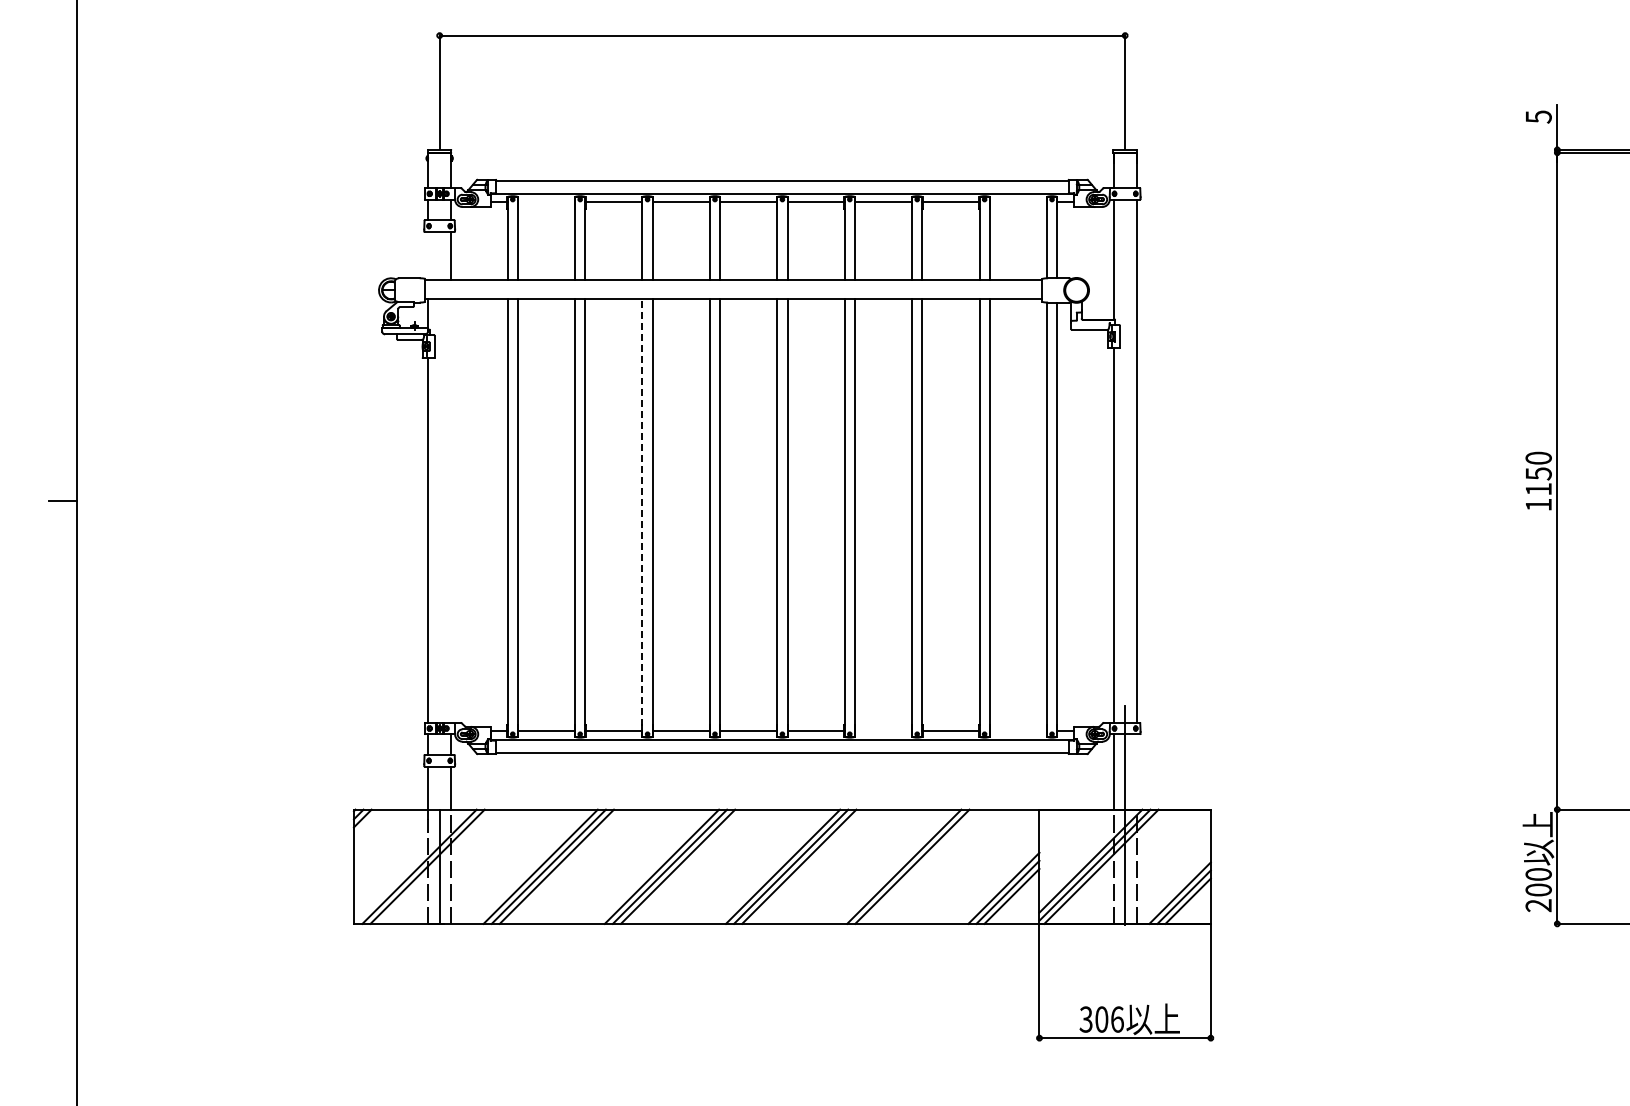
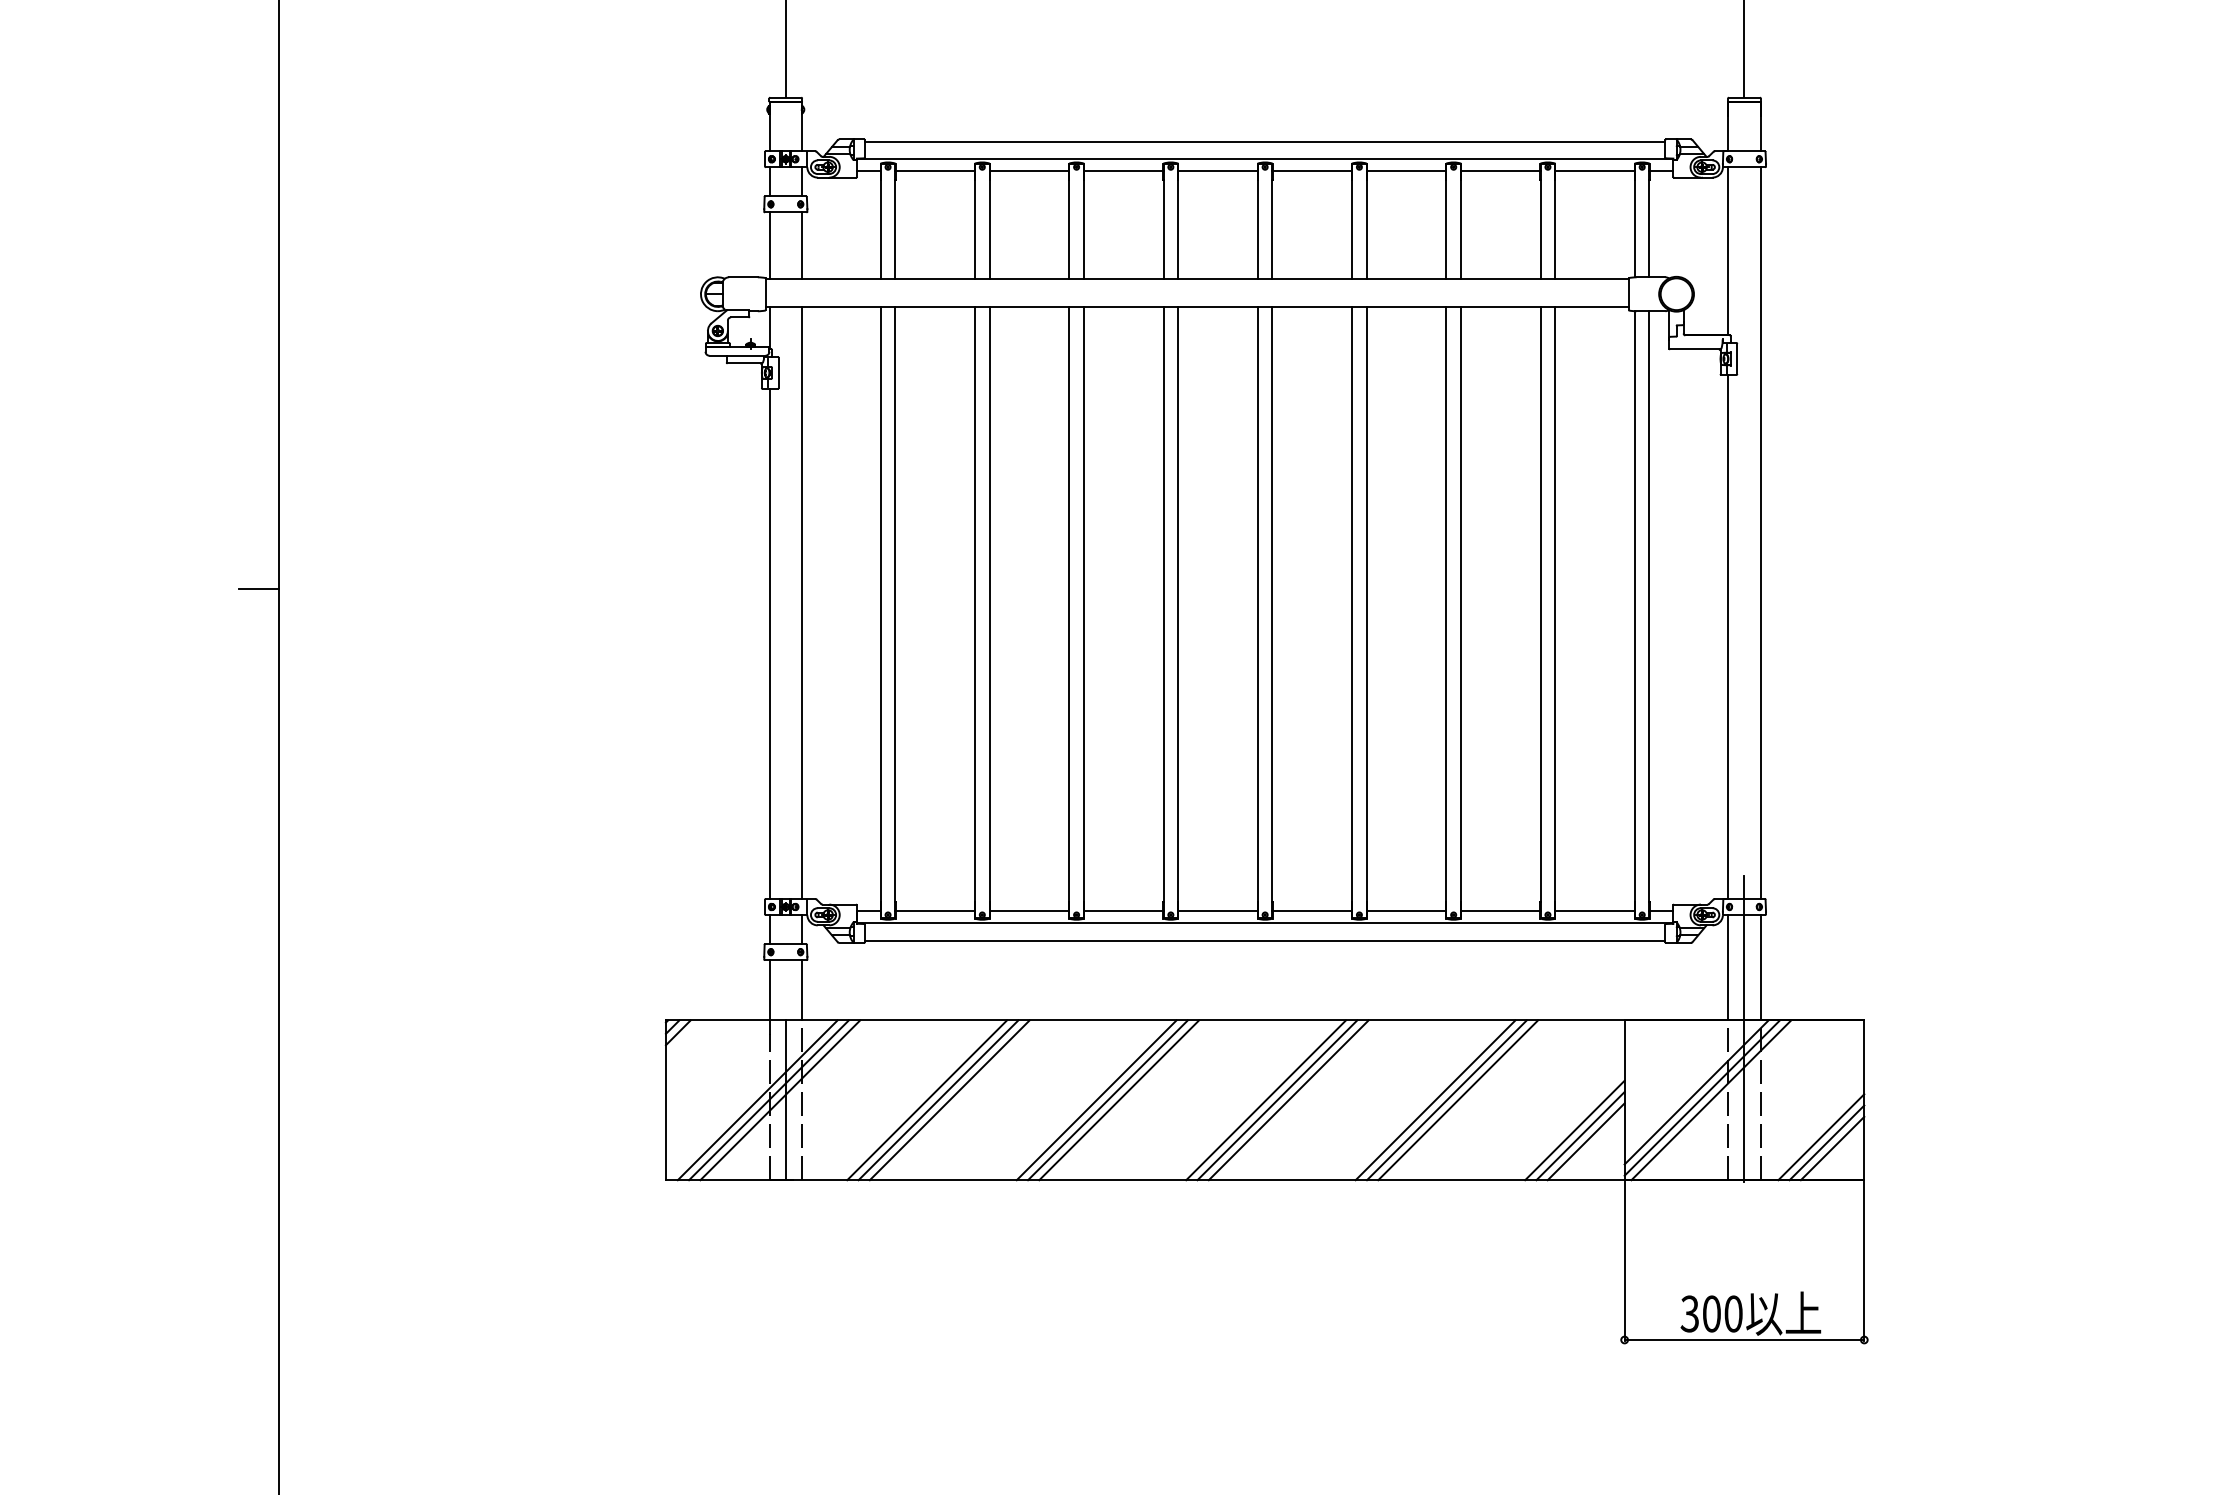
line: (546, 202) -> (935, 171), added
line: (1017, 202) -> (1593, 171), added
line: (428, 255) -> (770, 245), added
line: (451, 510) -> (802, 602), added
line: (642, 517) -> (1069, 611), dashed -> solid
line: (883, 731) -> (1406, 911), added
line: (1017, 731) -> (1593, 911), added
line: (1136, 771) -> (1760, 967), added
line: (435, 866) -> (779, 1099), added
line: (920, 866) -> (1458, 1099), added
text: (1117, 1019) -> (1733, 1313), 306 -> 300

